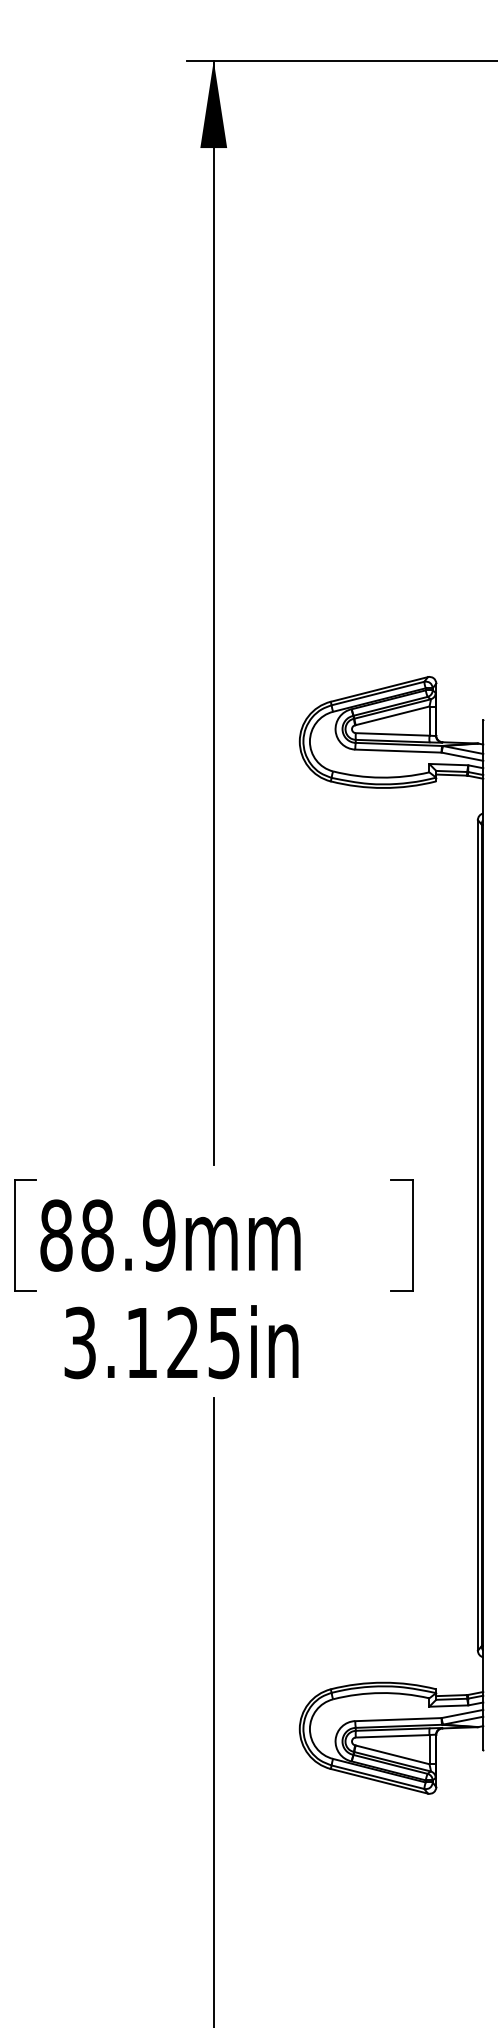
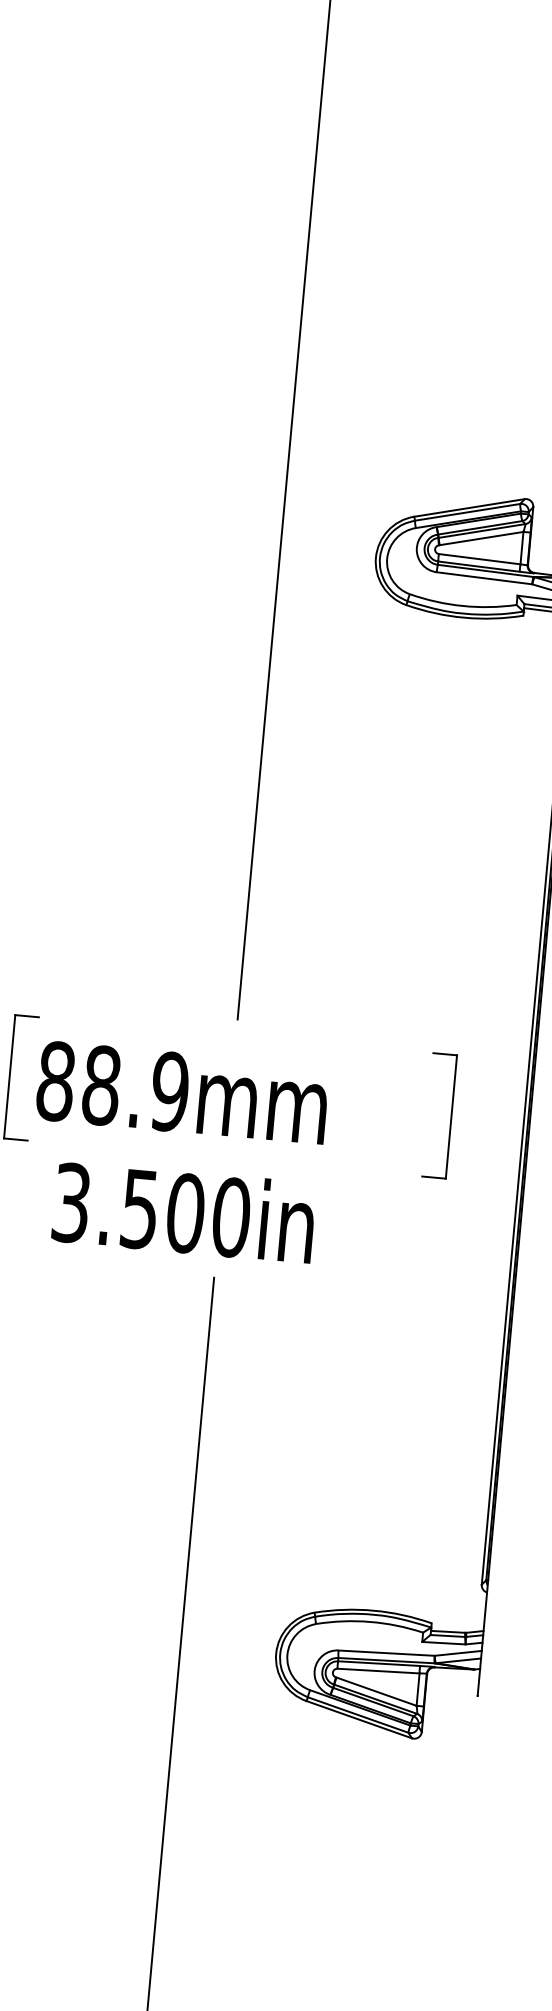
text: (183, 1342) -> (186, 1212), 3.125in -> 3.500in

